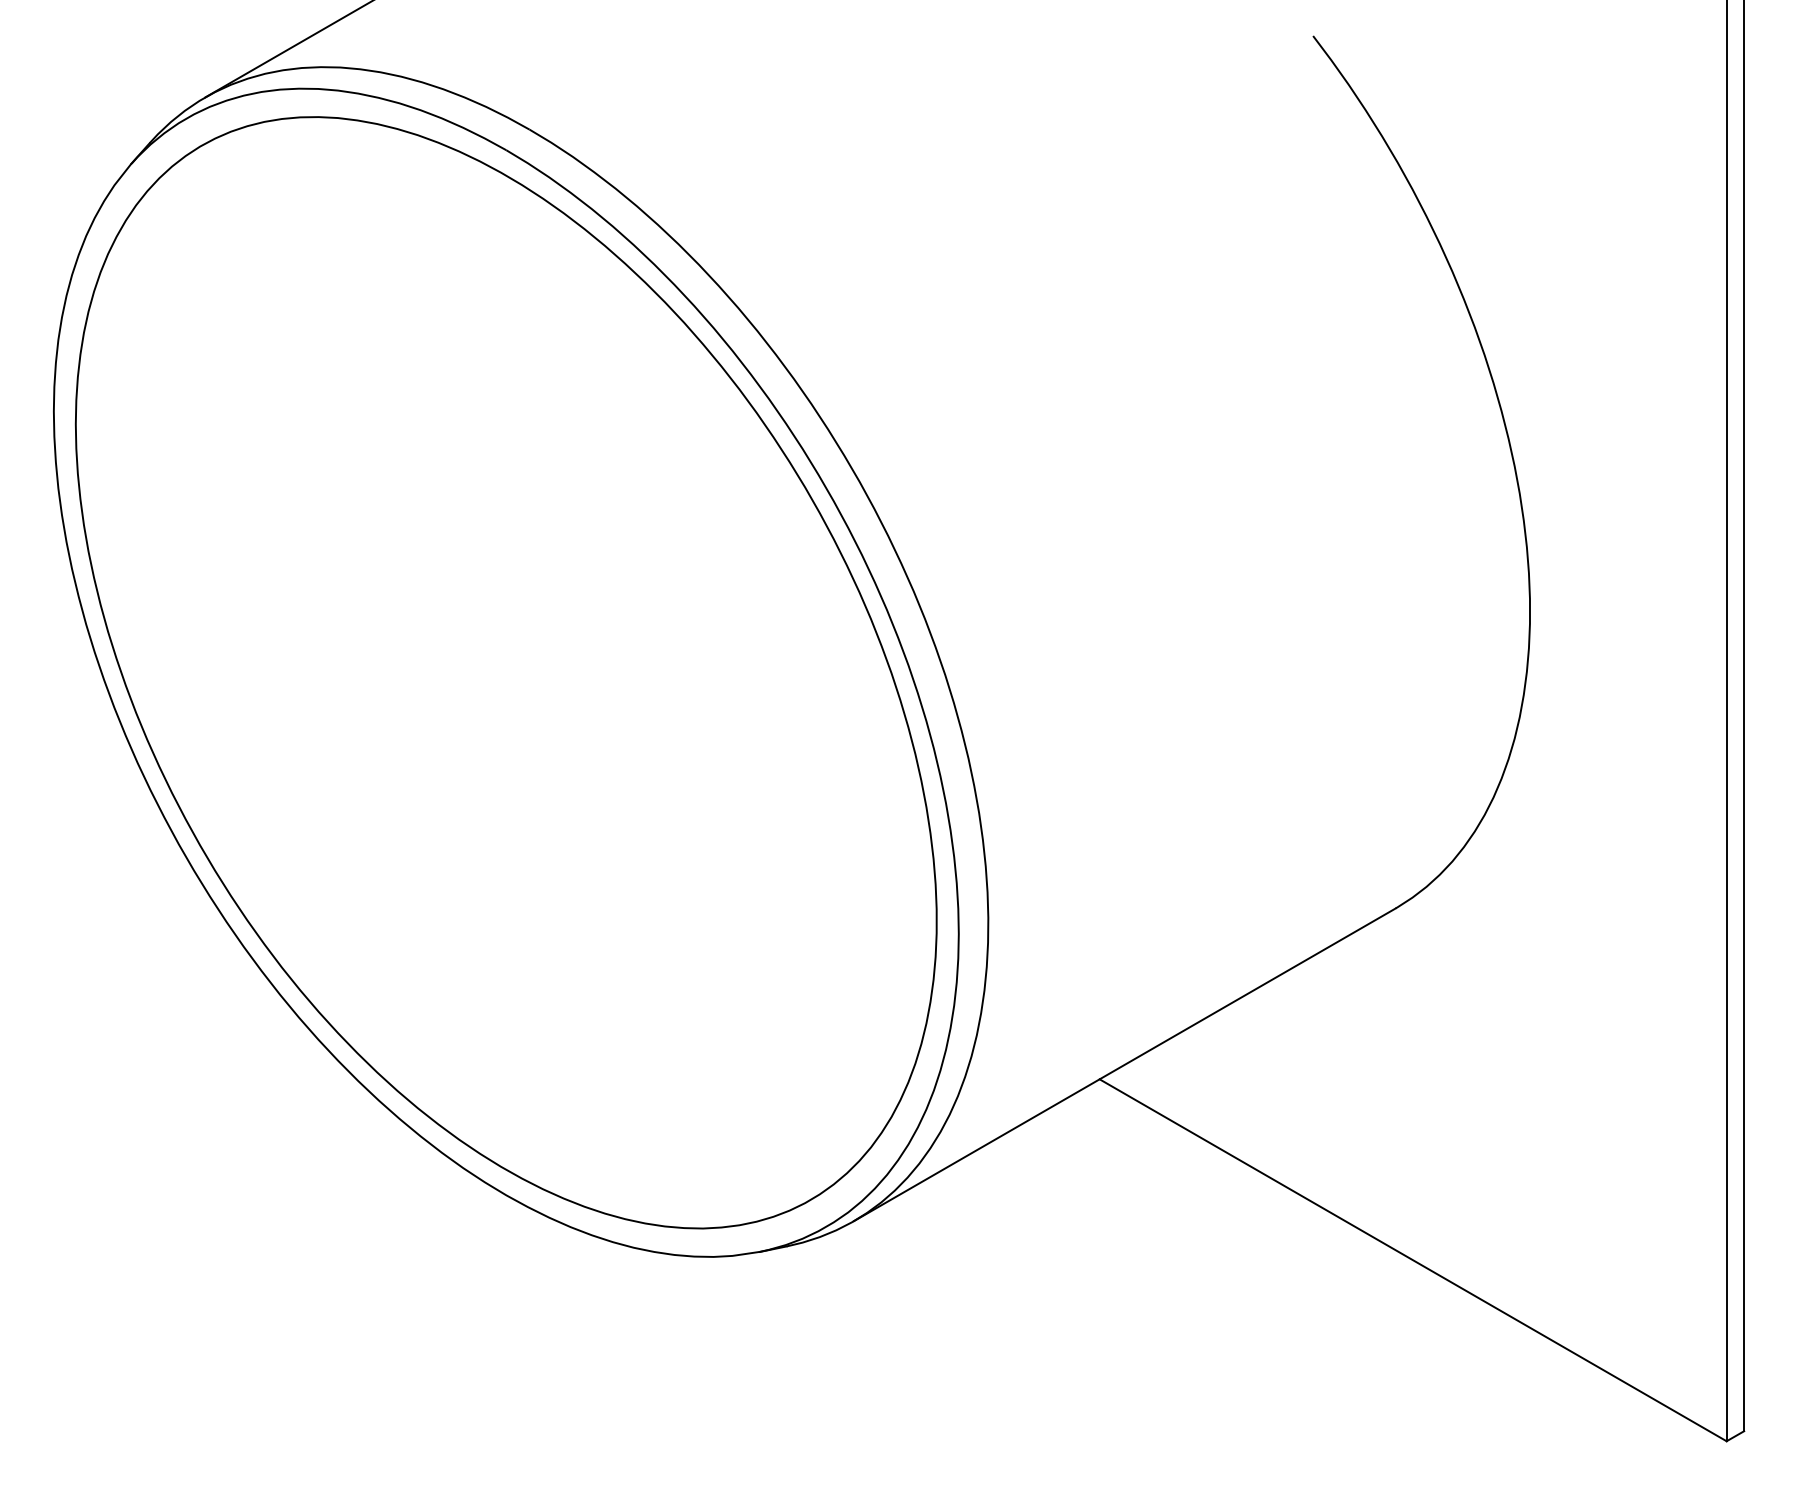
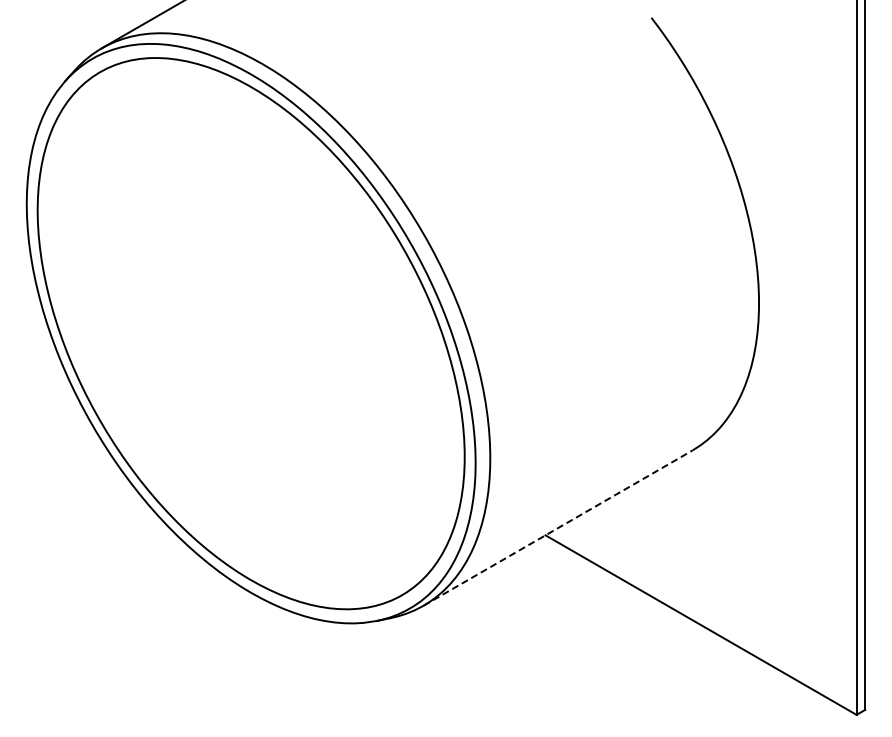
line: (1125, 1063) -> (558, 527), solid -> dashed

